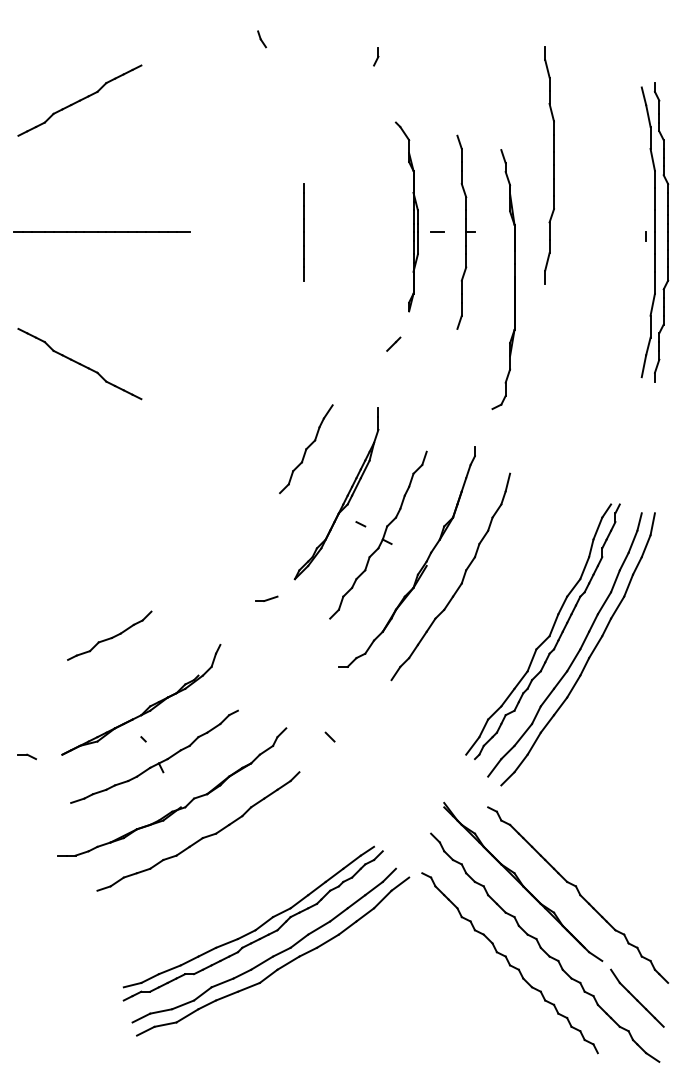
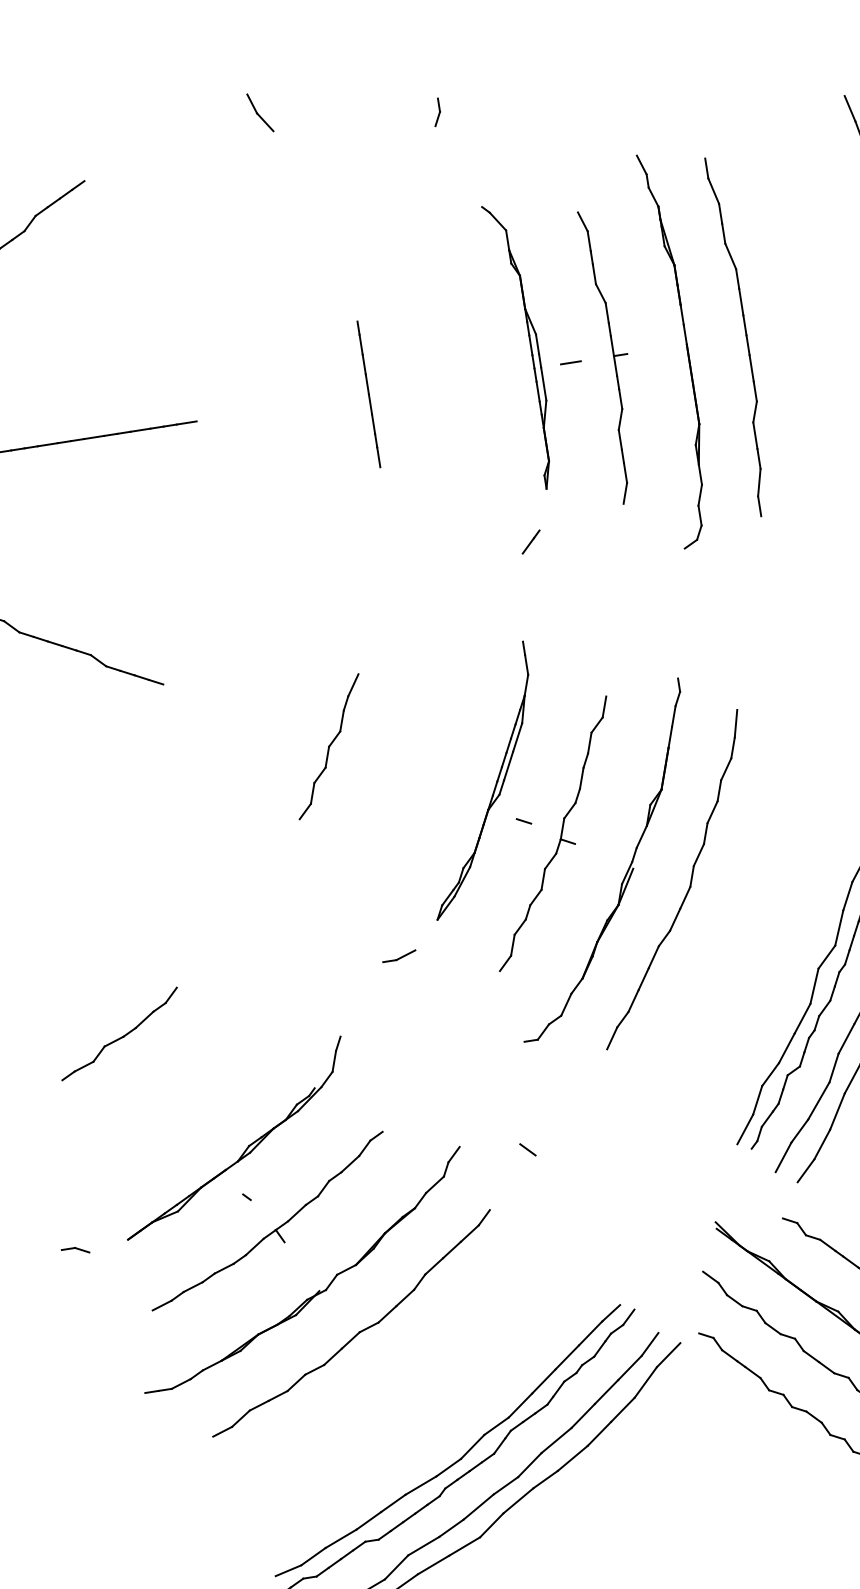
part: (261, 39) -> (259, 113), size x1.67
part: (549, 165) -> (739, 336), moved
part: (514, 279) -> (687, 347), moved
part: (306, 449) -> (329, 747), moved
part: (109, 635) -> (119, 1033), moved

